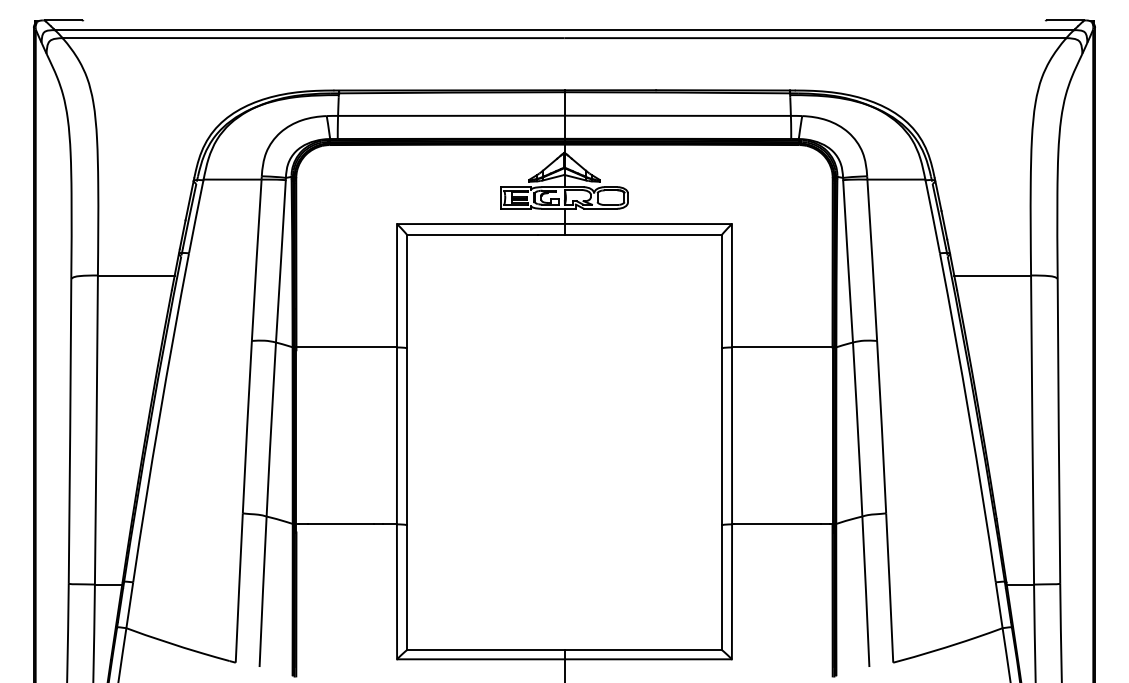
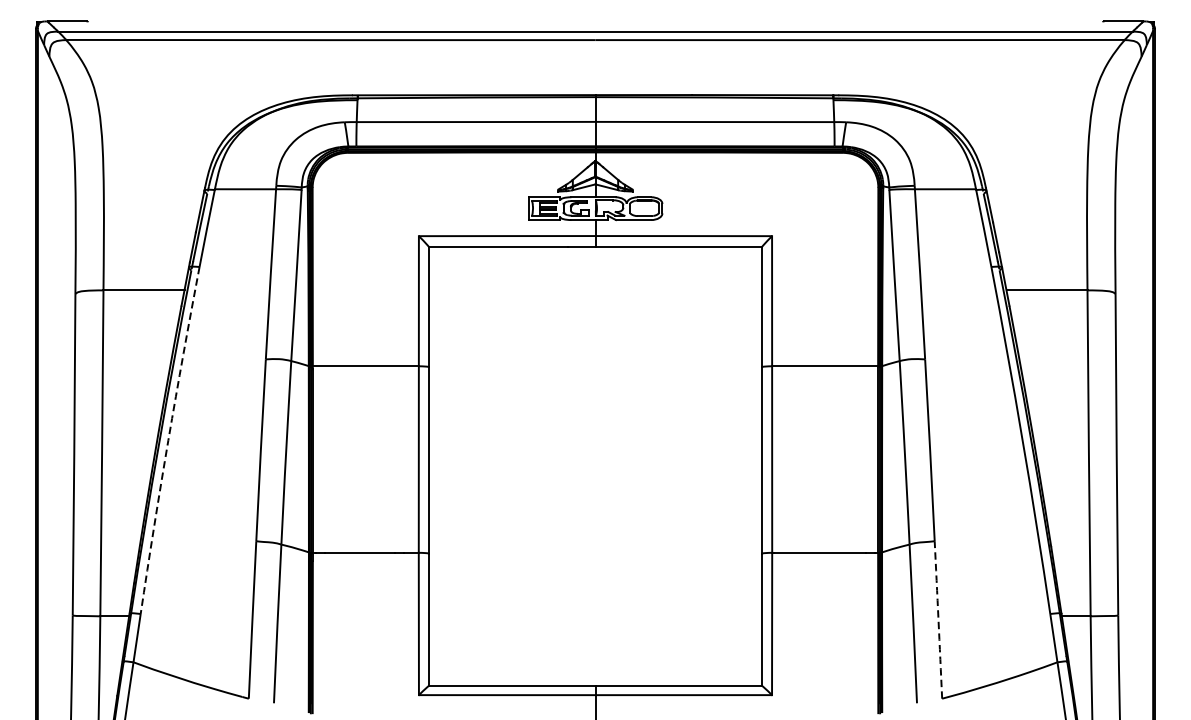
arc: (159, 417) -> (168, 440), solid -> dashed
arc: (889, 588) -> (938, 620), solid -> dashed

